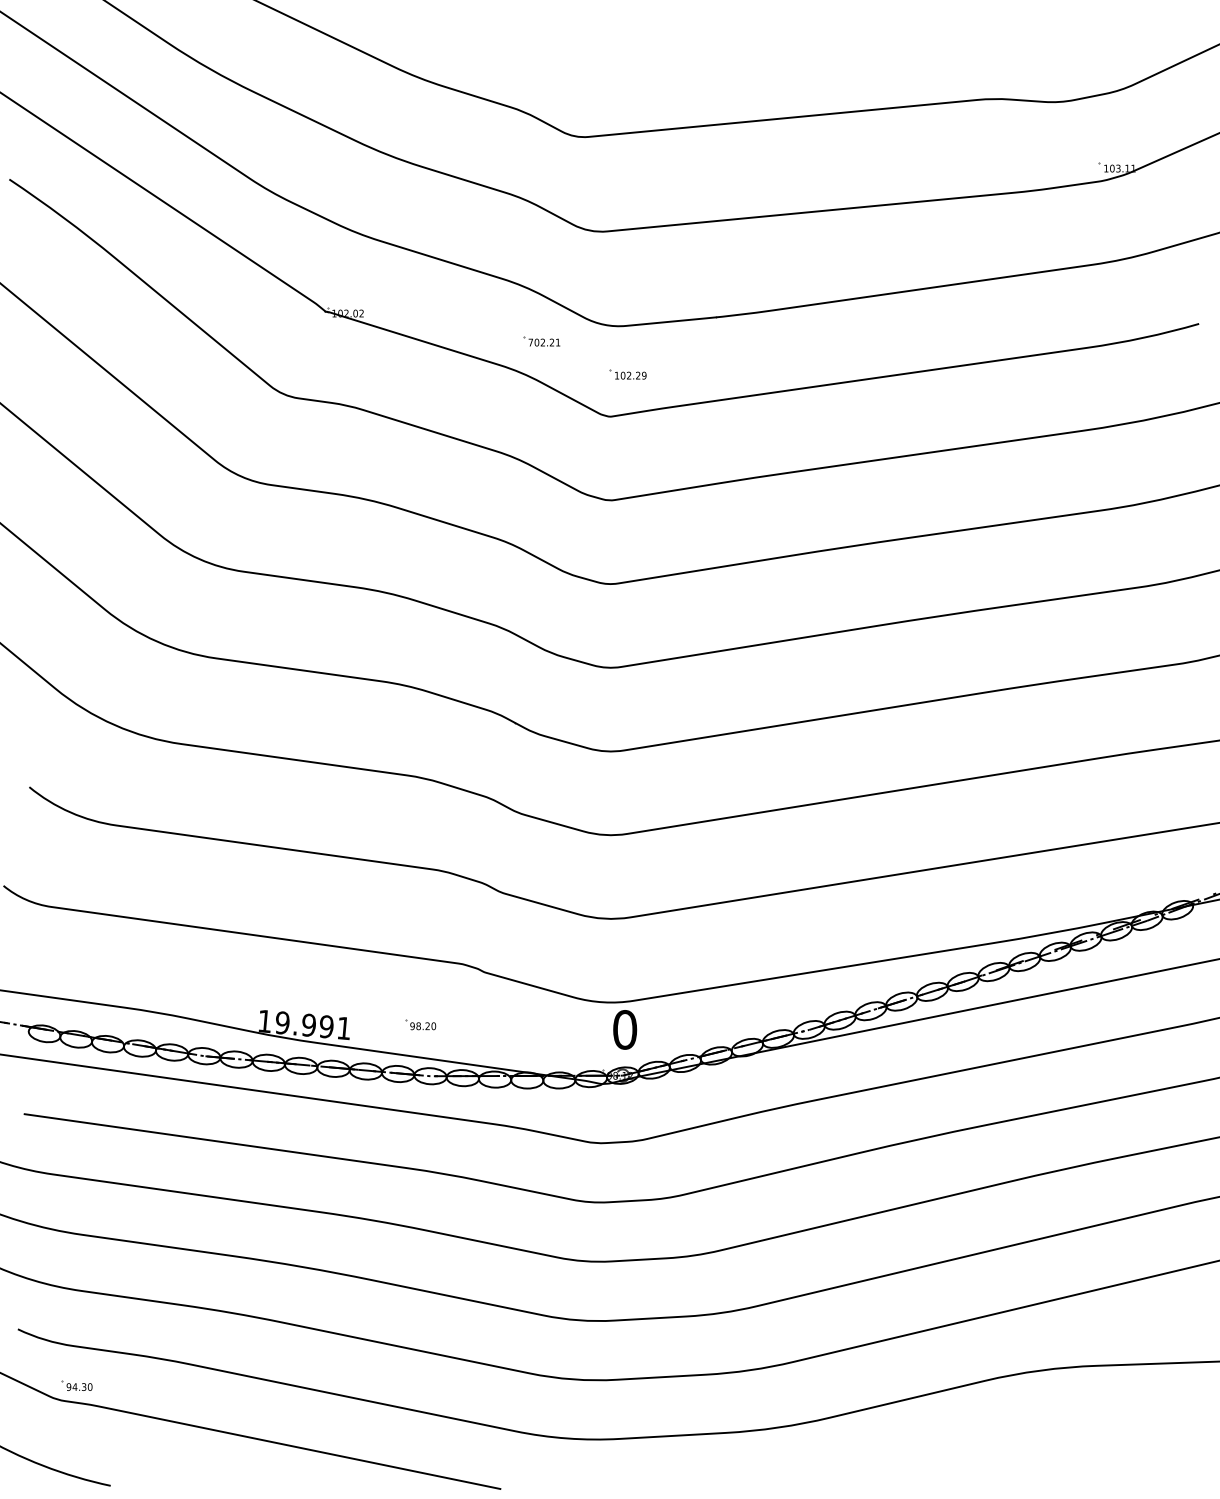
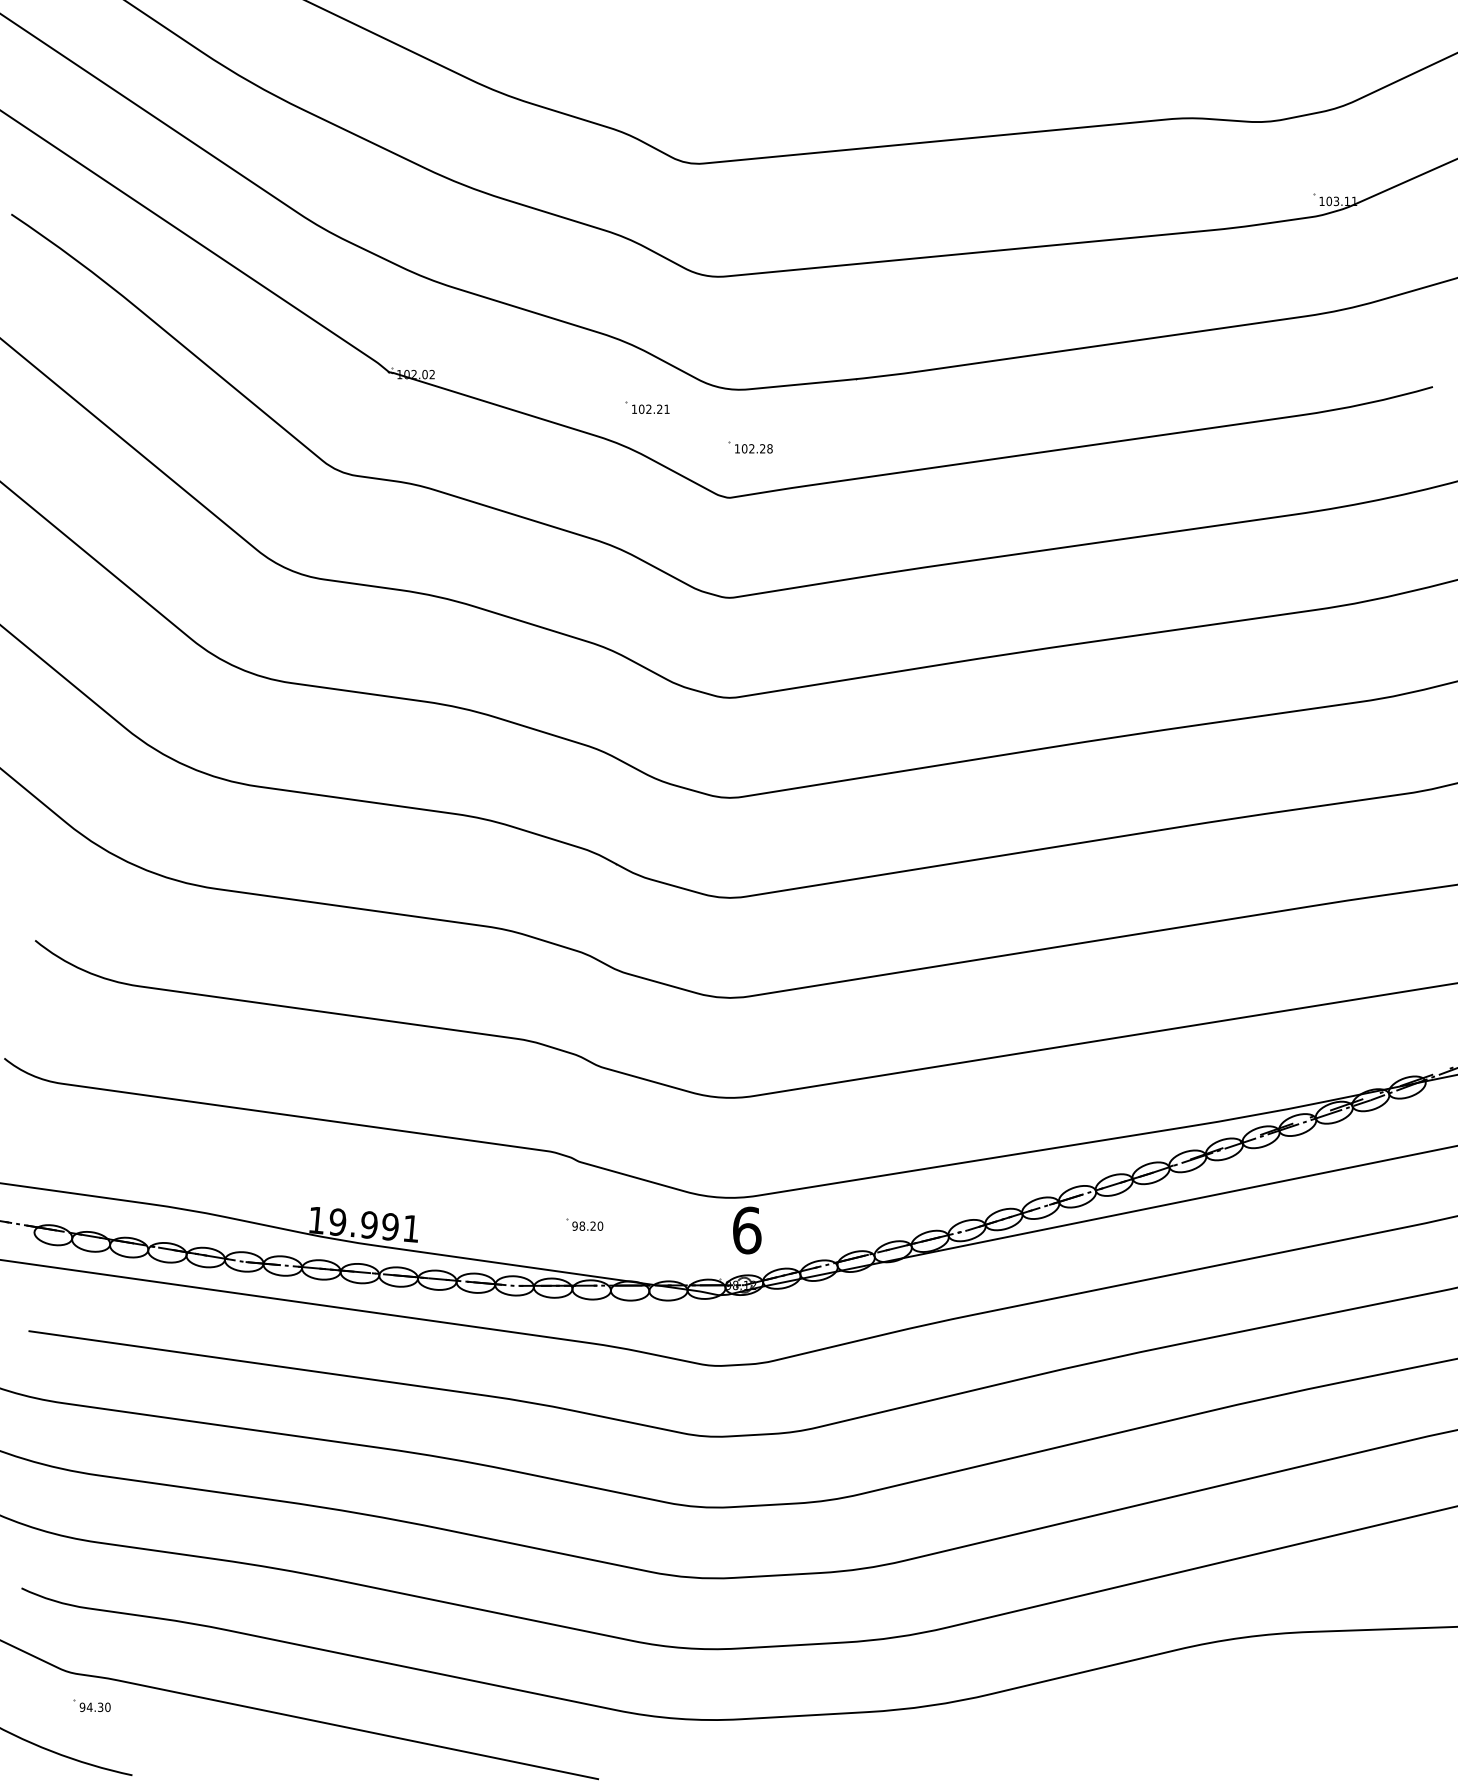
text: (530, 341) -> (633, 408), 702.21 -> 102.21
text: (643, 375) -> (769, 448), 102.29 -> 102.28
part: (420, 1024) -> (584, 1224), moved
text: (624, 1029) -> (746, 1230), 0 -> 6
part: (76, 1385) -> (91, 1705), moved

